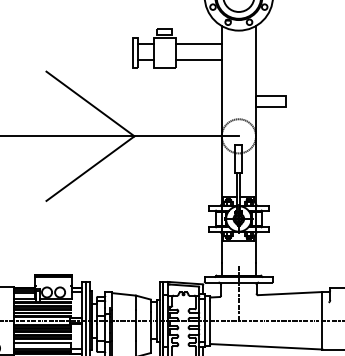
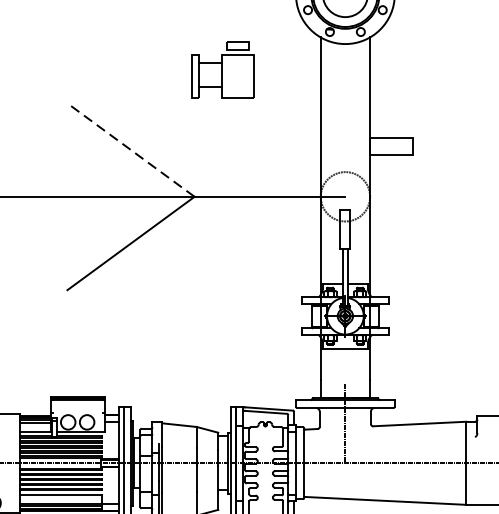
line: (198, 43) -> (287, 62), removed
line: (198, 60) -> (287, 87), removed
line: (90, 104) -> (131, 150), solid -> dashed

